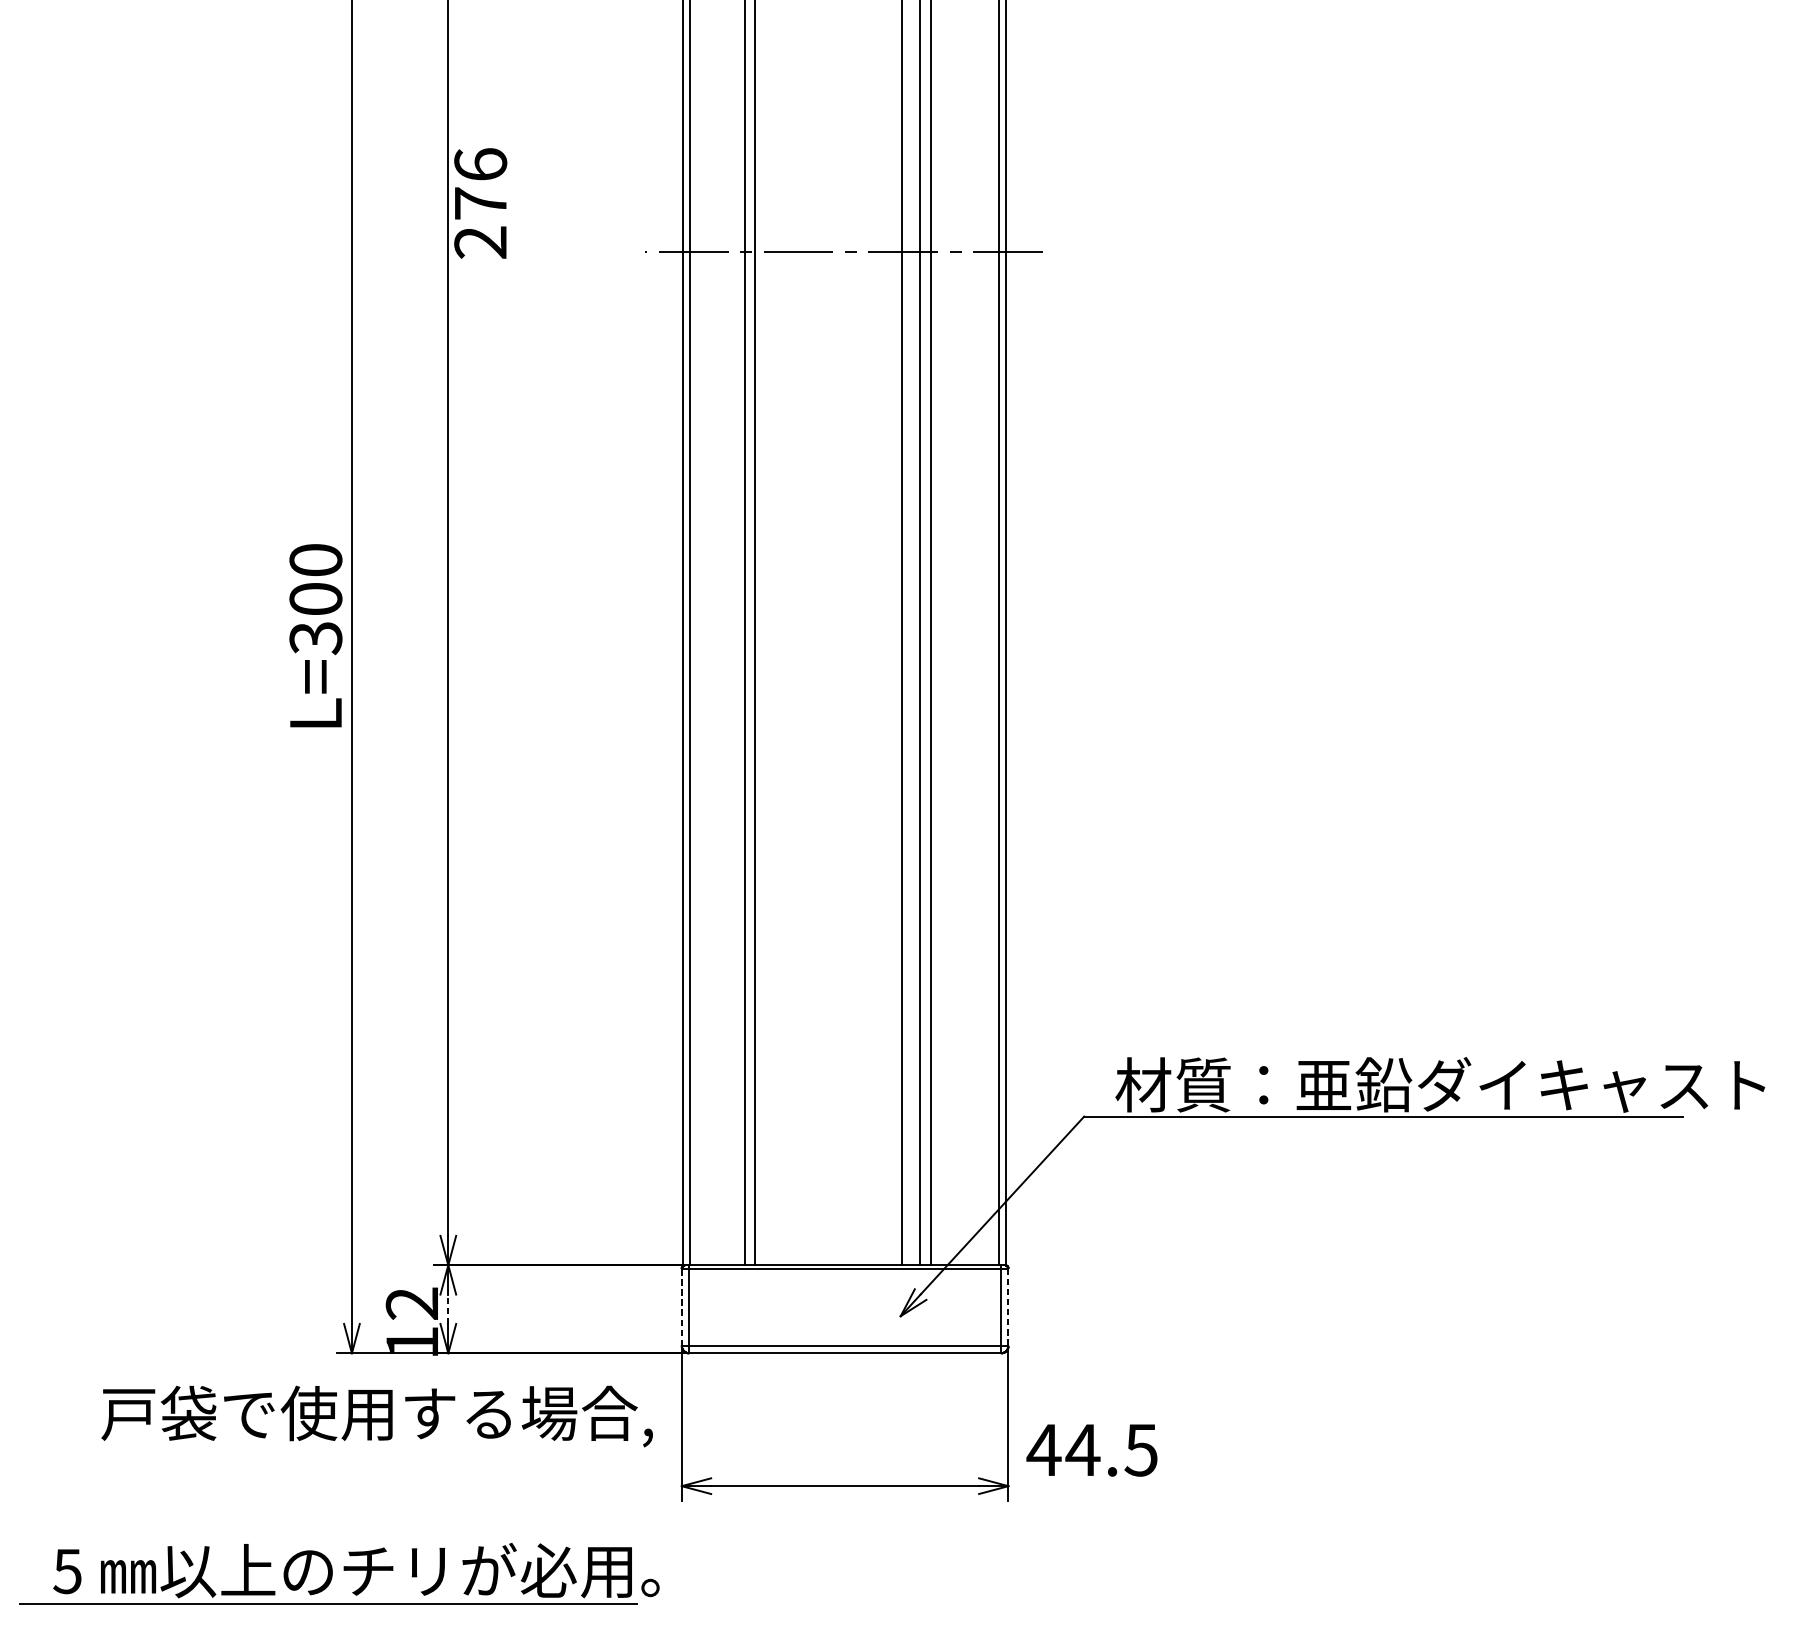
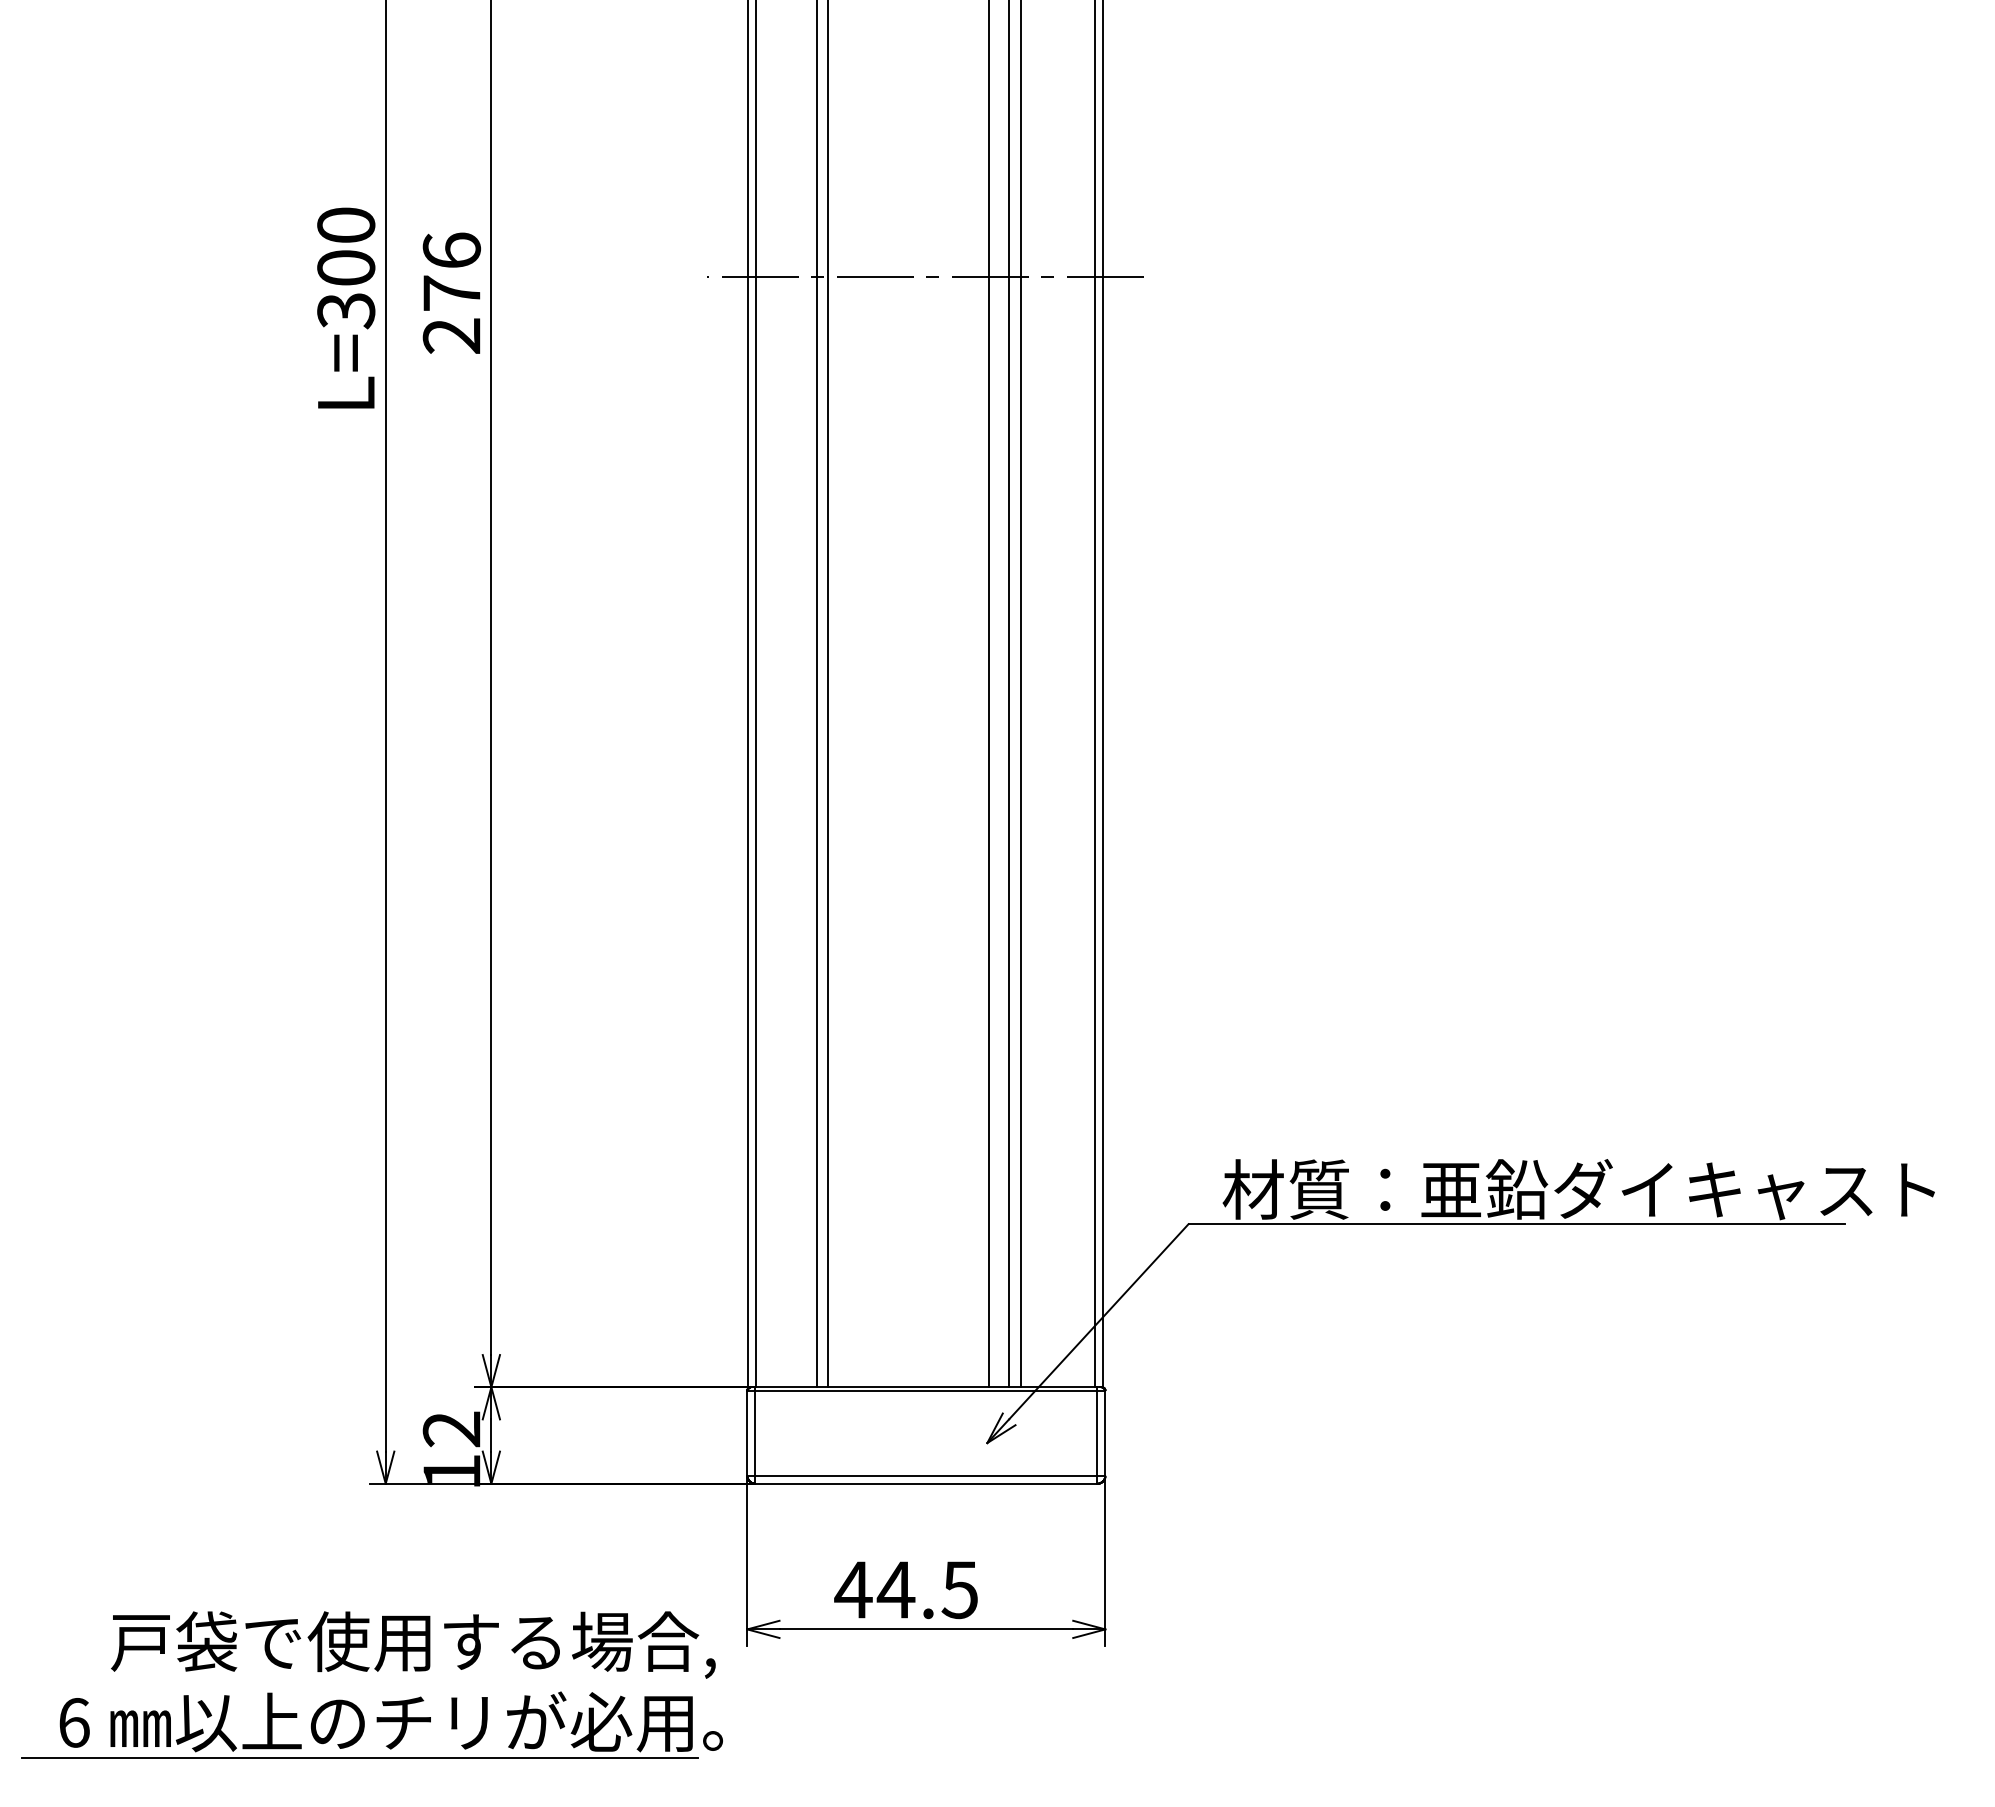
text: (480, 202) -> (451, 292), moved
text: (316, 635) -> (346, 307), moved
line: (681, 1306) -> (747, 1432), dashed -> solid
line: (1008, 1307) -> (1105, 1433), dashed -> solid
line: (448, 1309) -> (491, 1435), dashed -> solid
text: (377, 1416) -> (413, 1644), moved
text: (1091, 1450) -> (905, 1590), moved
text: (67, 1571) -> (73, 1722), 5 -> 6

